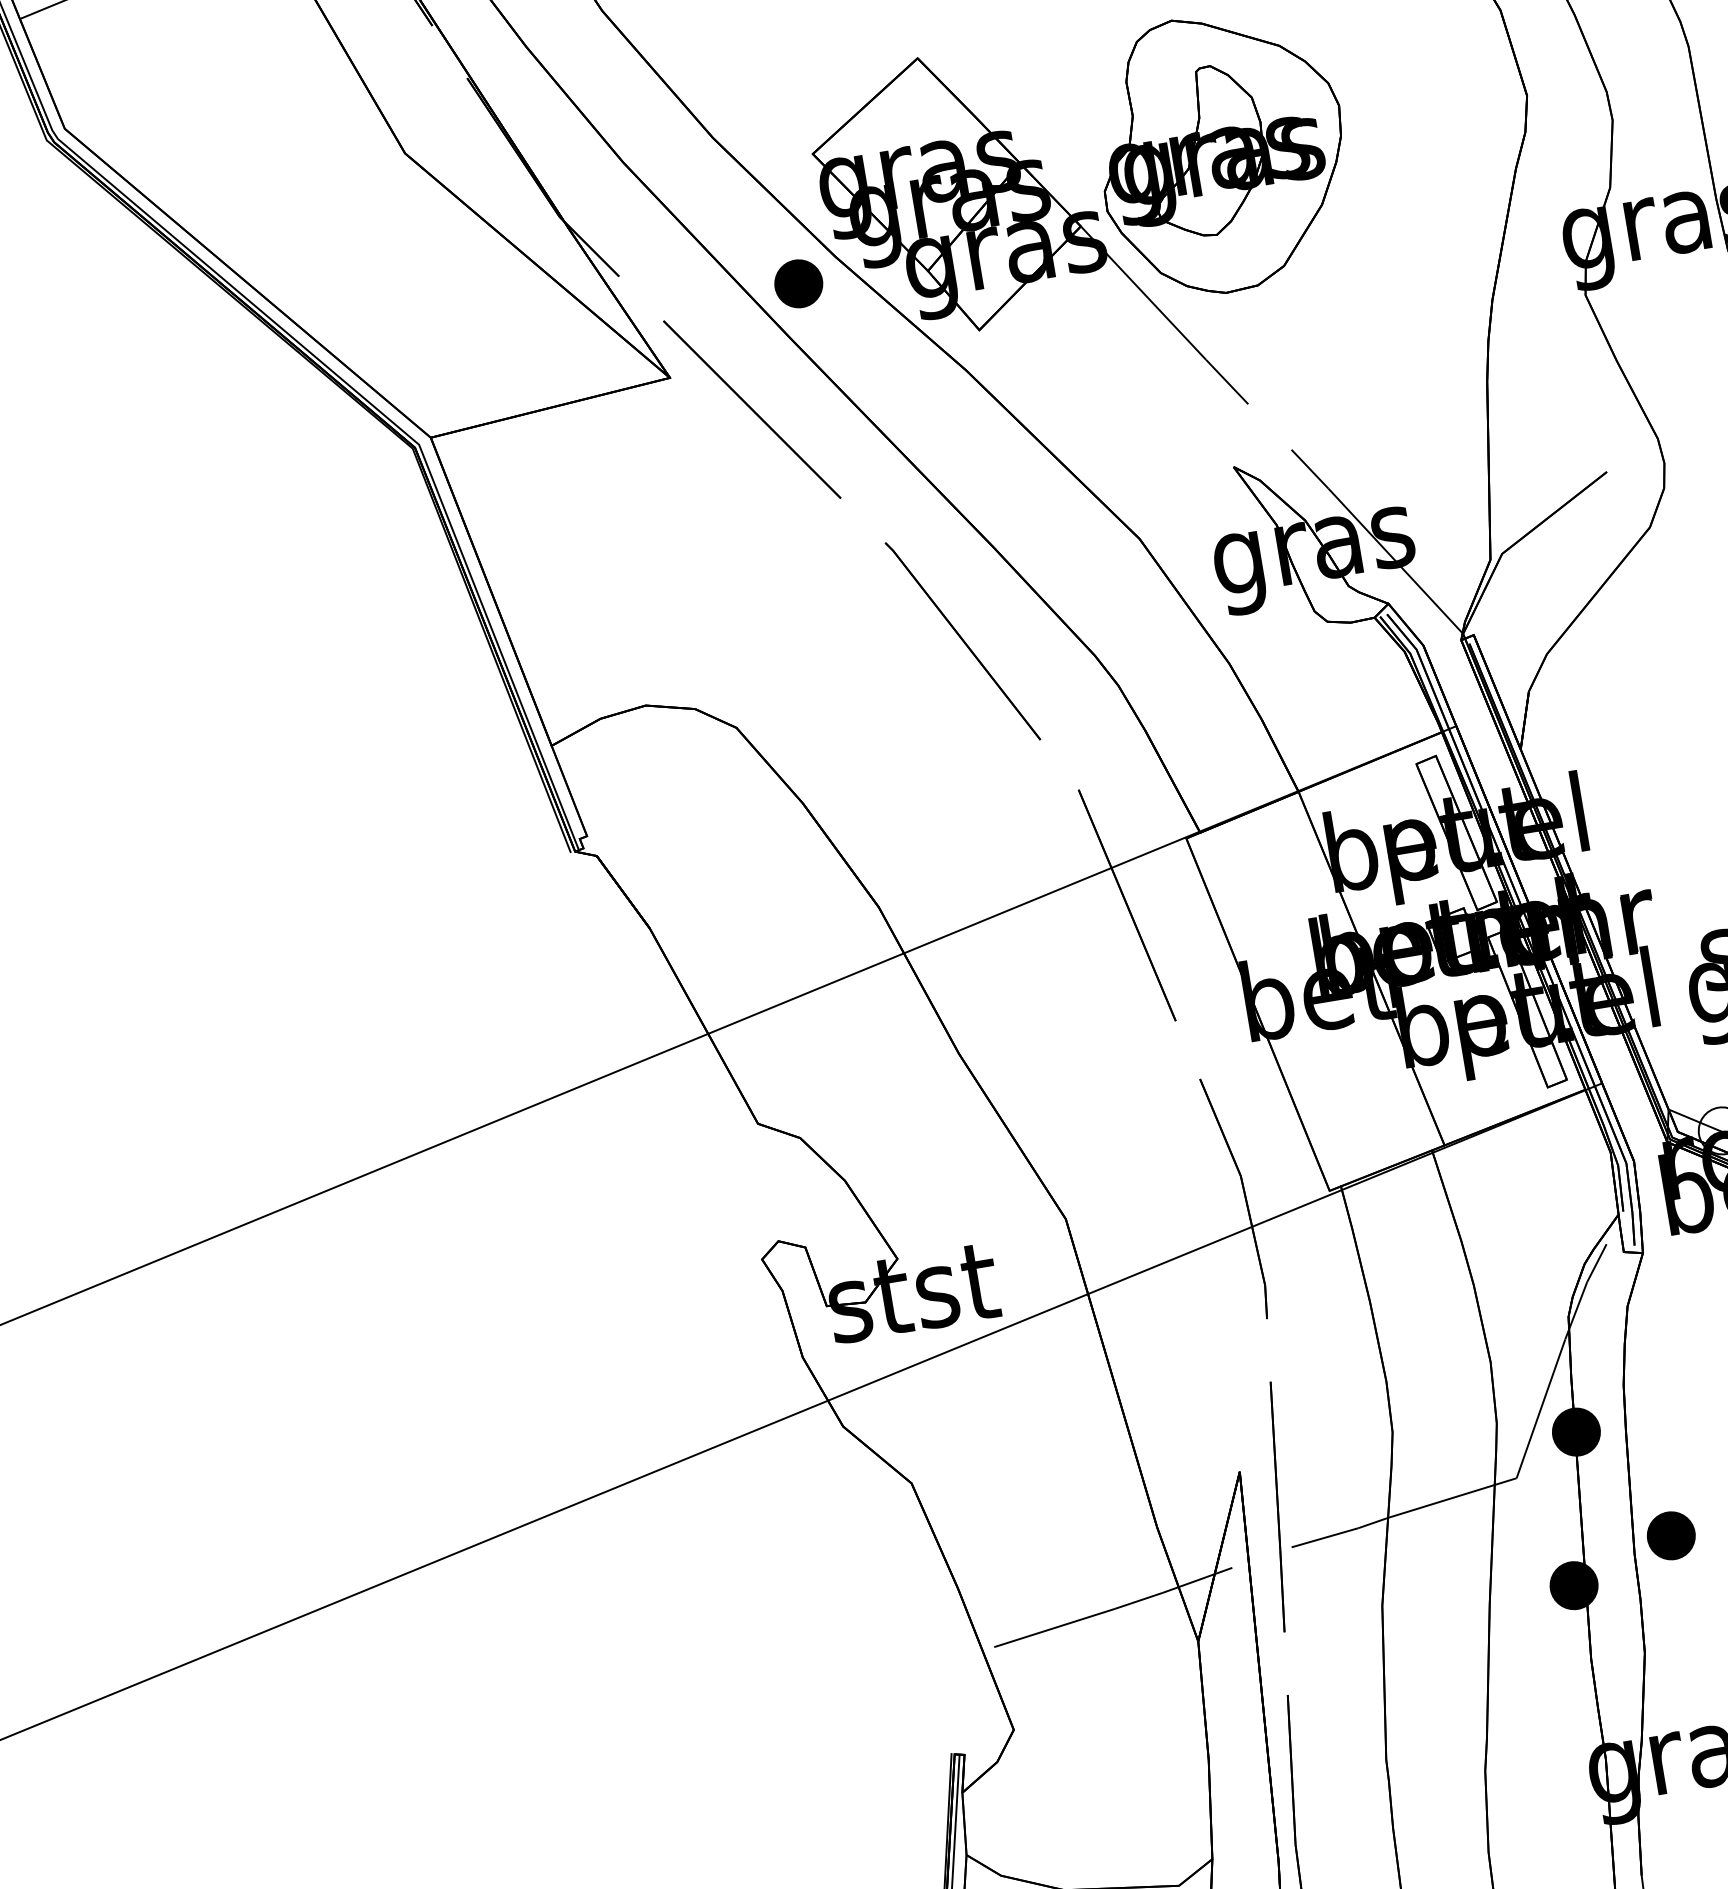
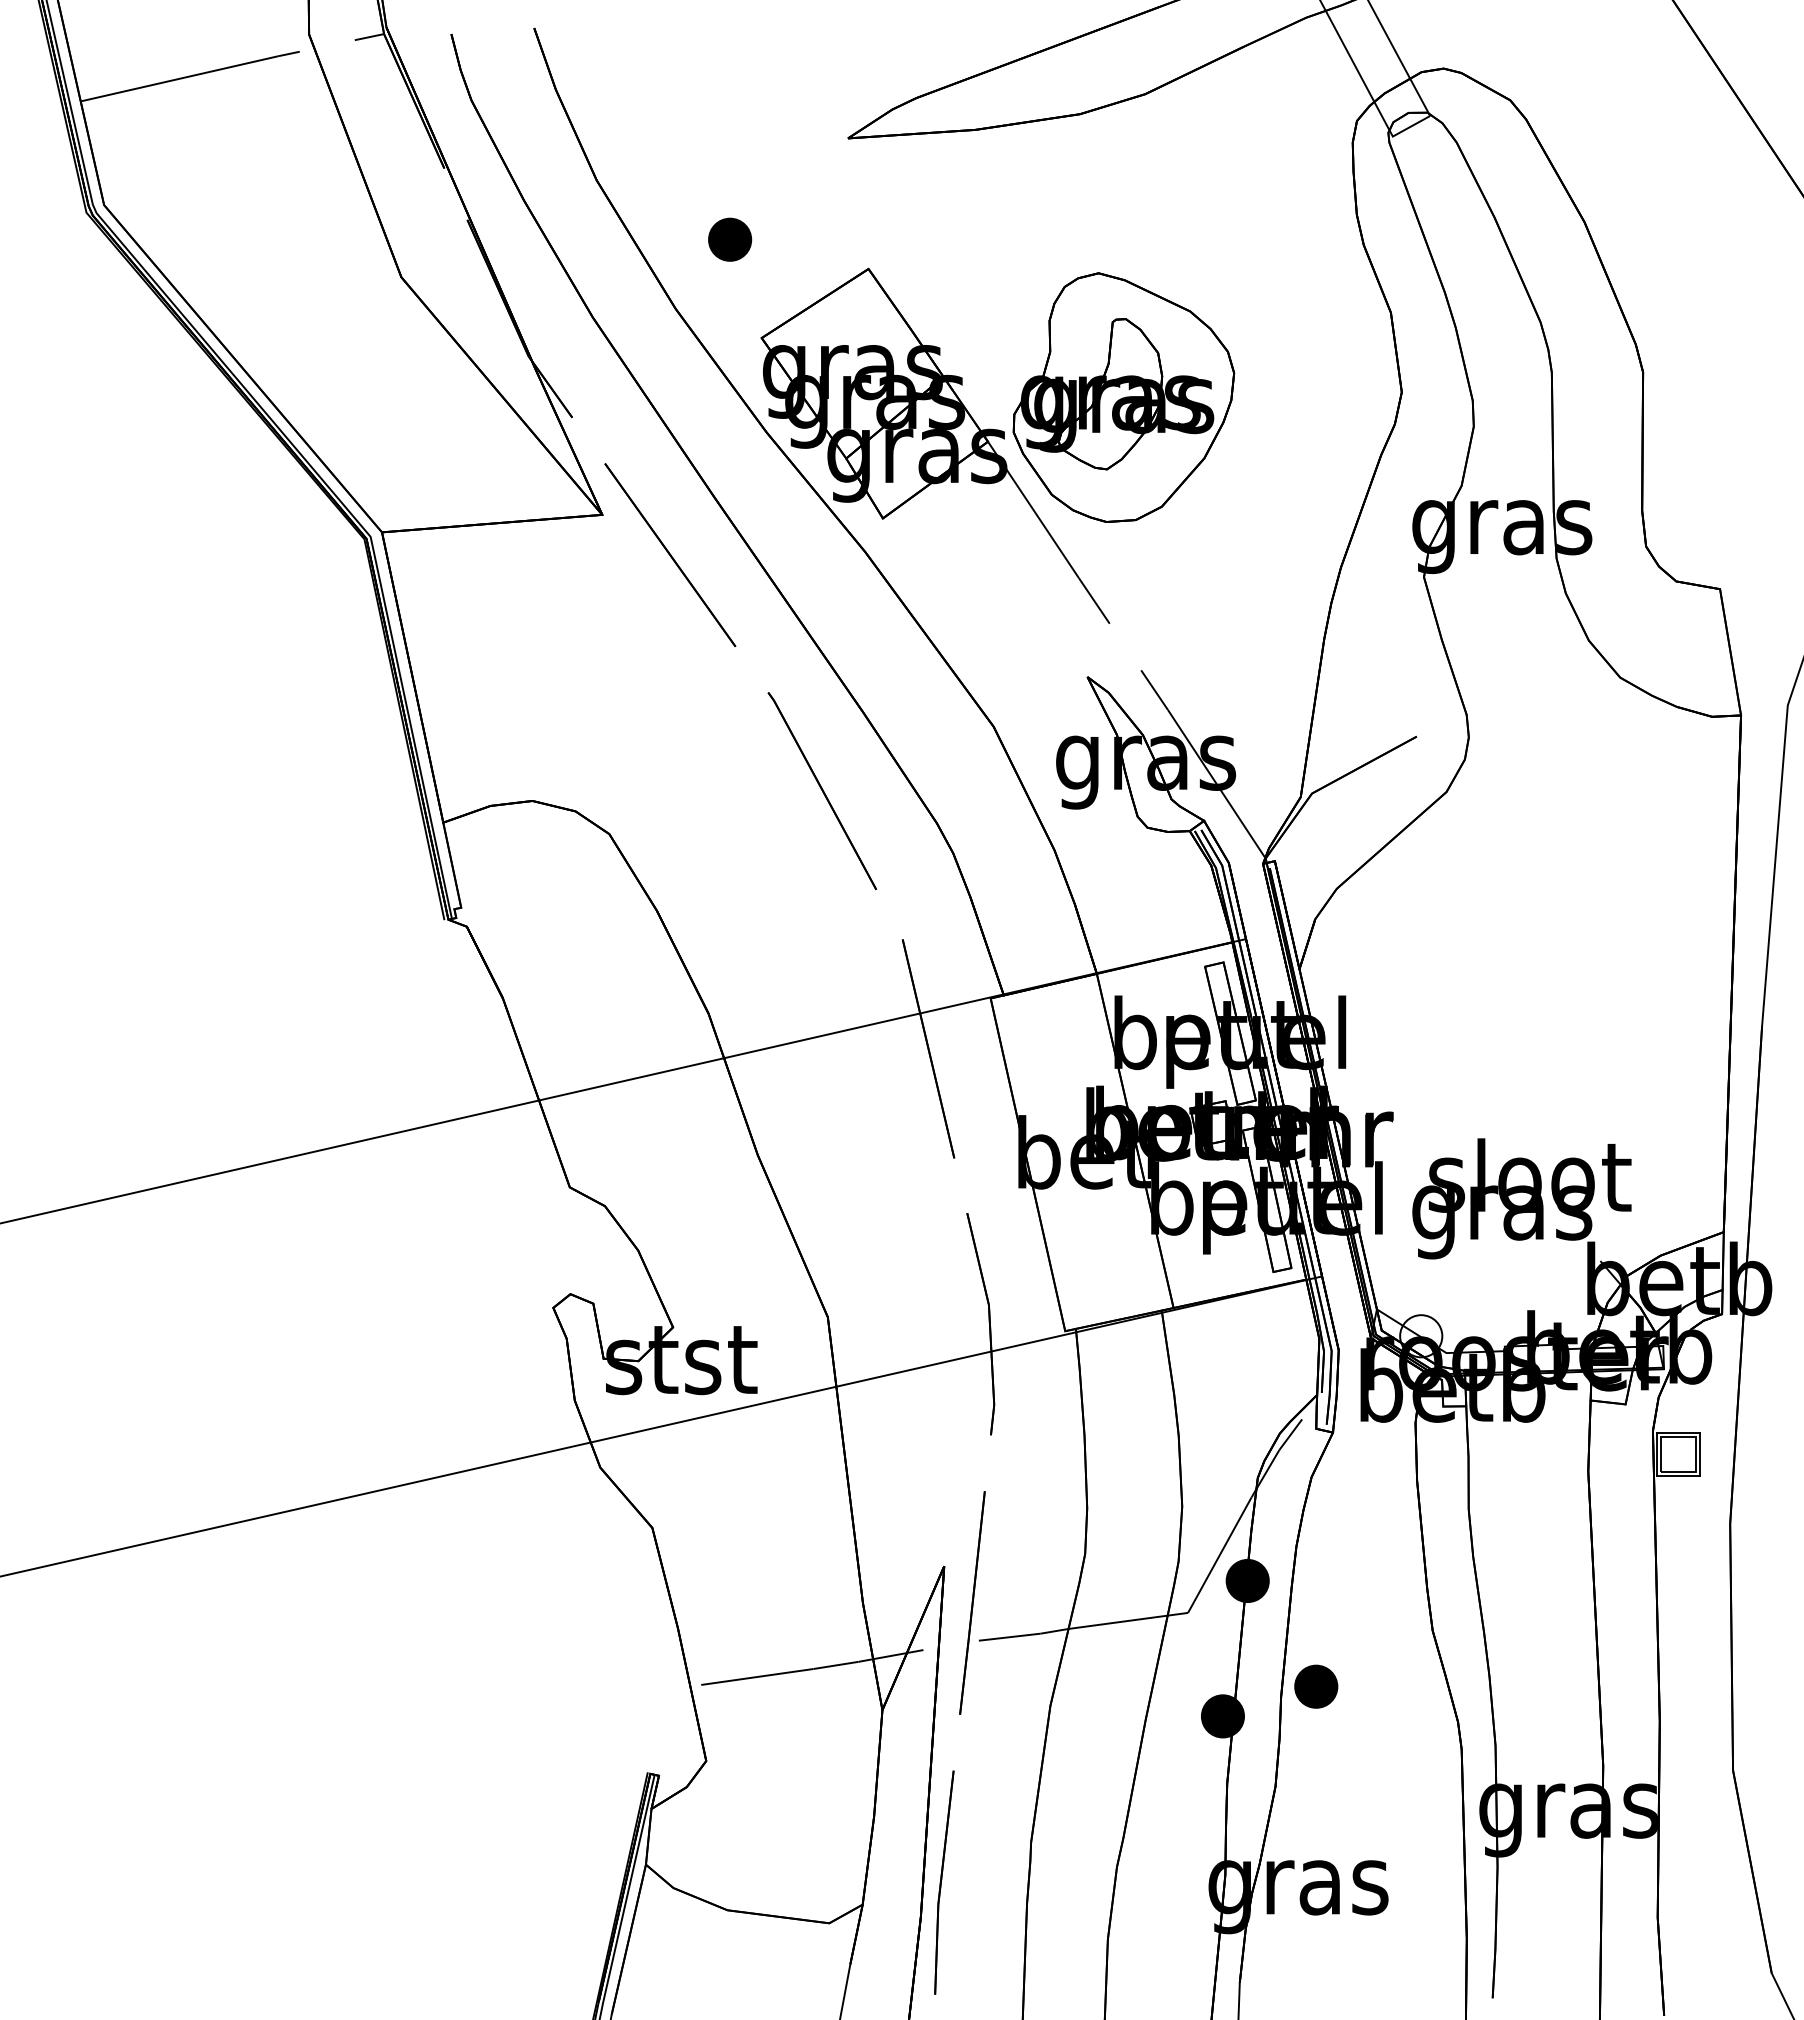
part: (799, 283) -> (730, 239), moved

